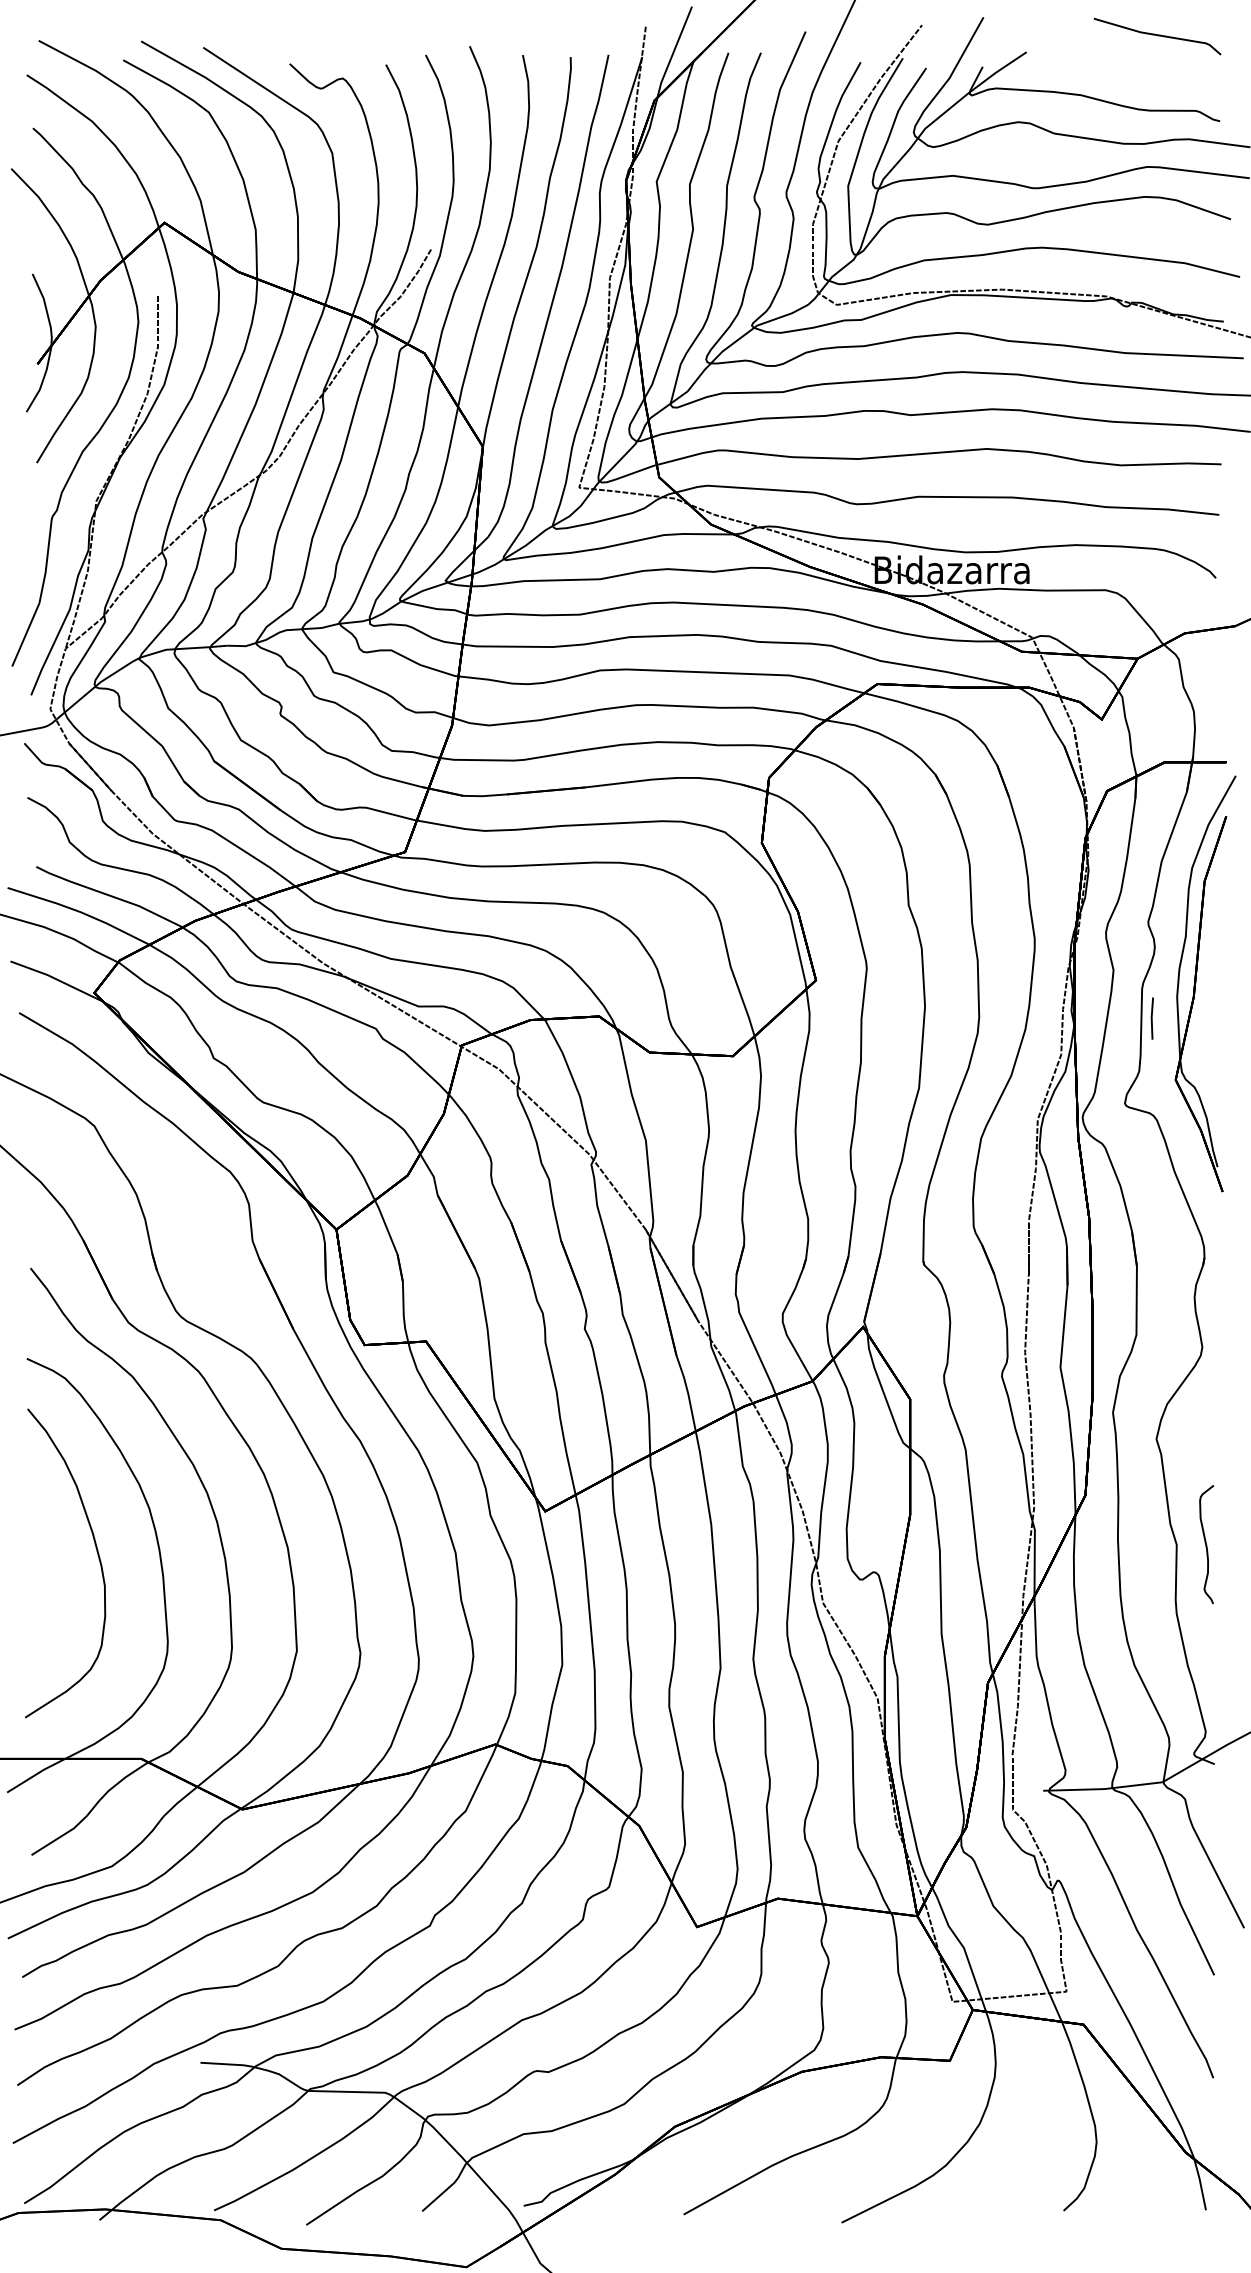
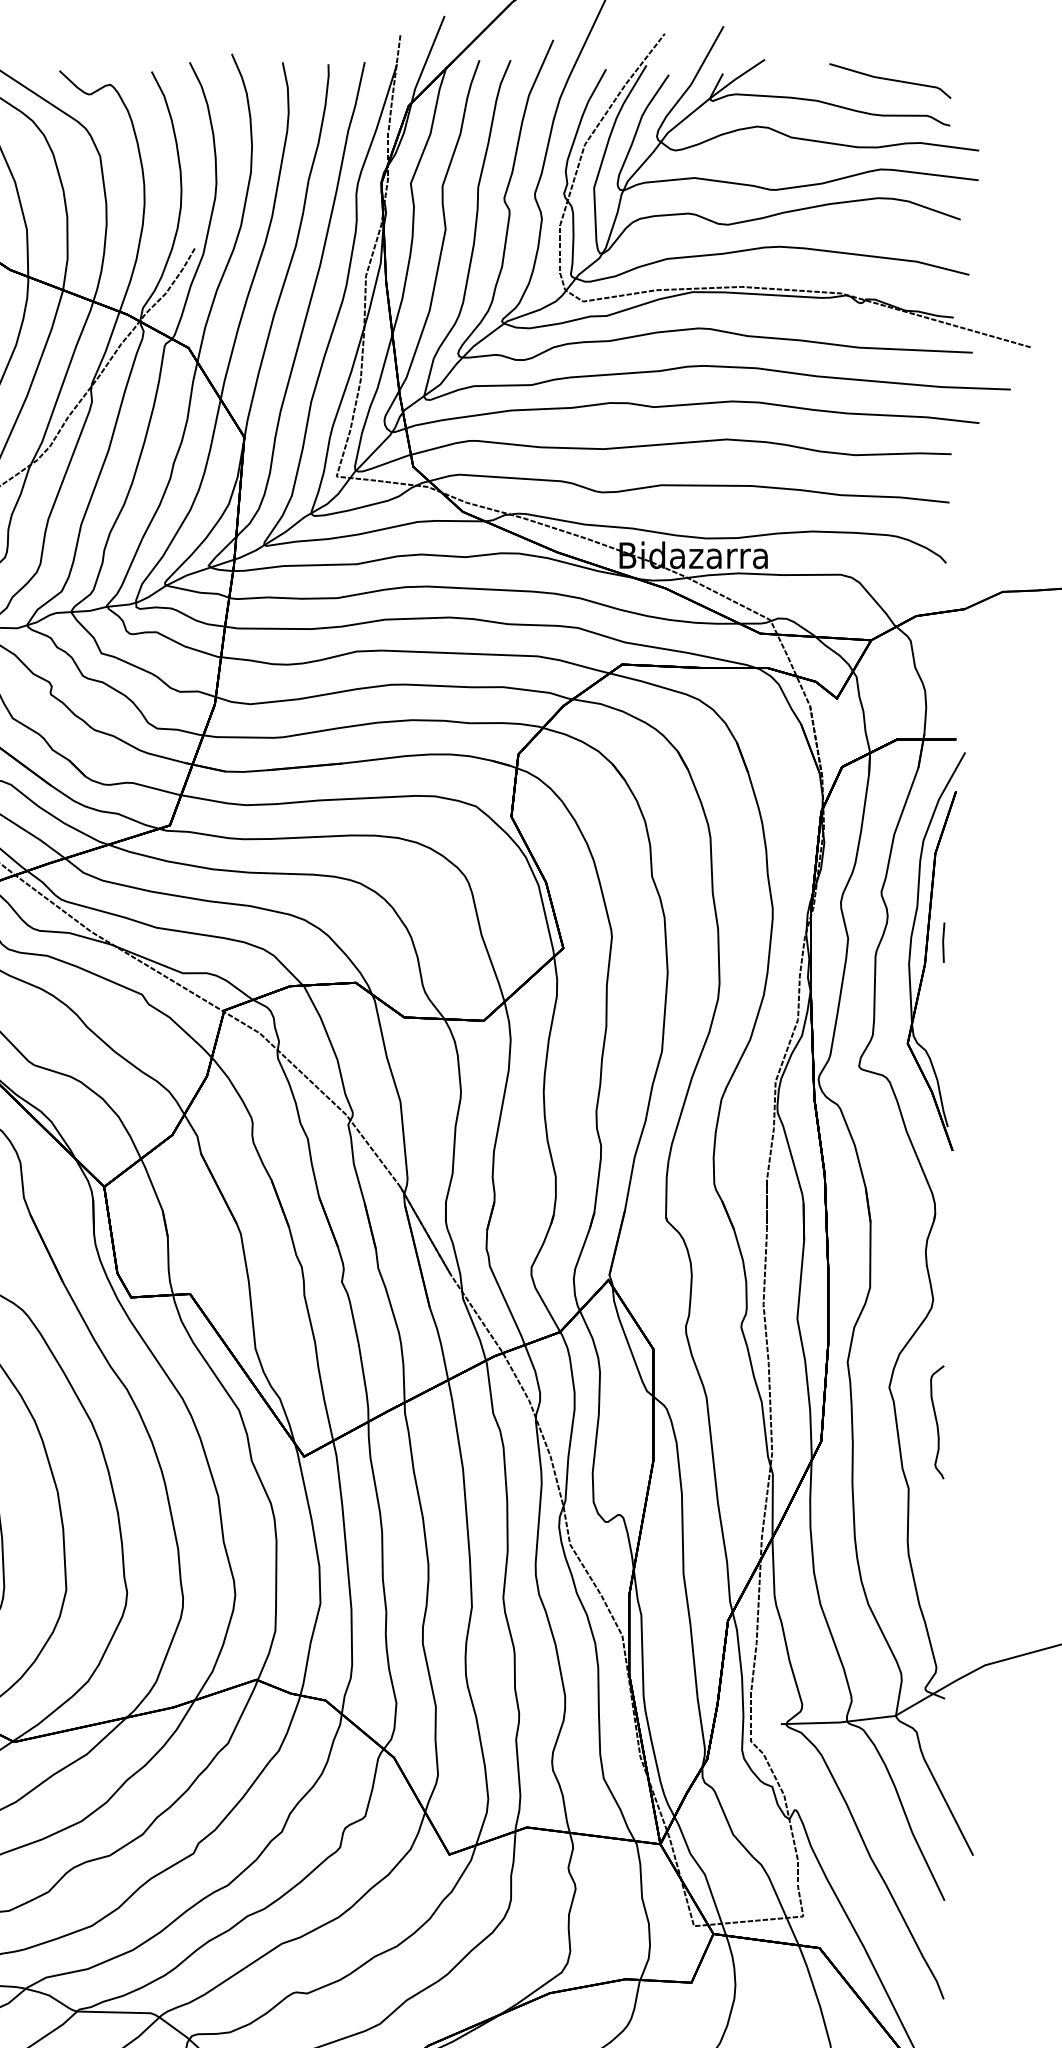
line: (1157, 36) -> (890, 80), moved
line: (1151, 1018) -> (942, 942), moved
curve: (1206, 1544) -> (937, 1422), moved

